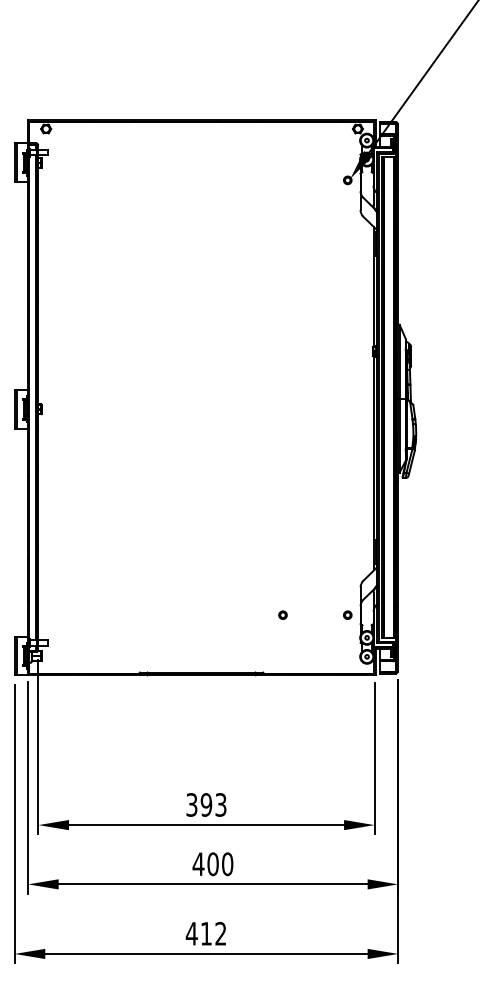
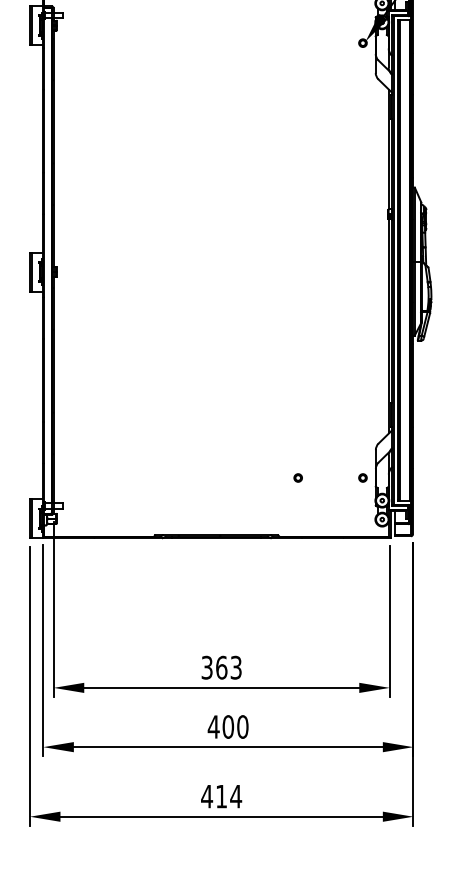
text: (206, 804) -> (221, 667), 393 -> 363
text: (220, 933) -> (235, 796), 412 -> 414

